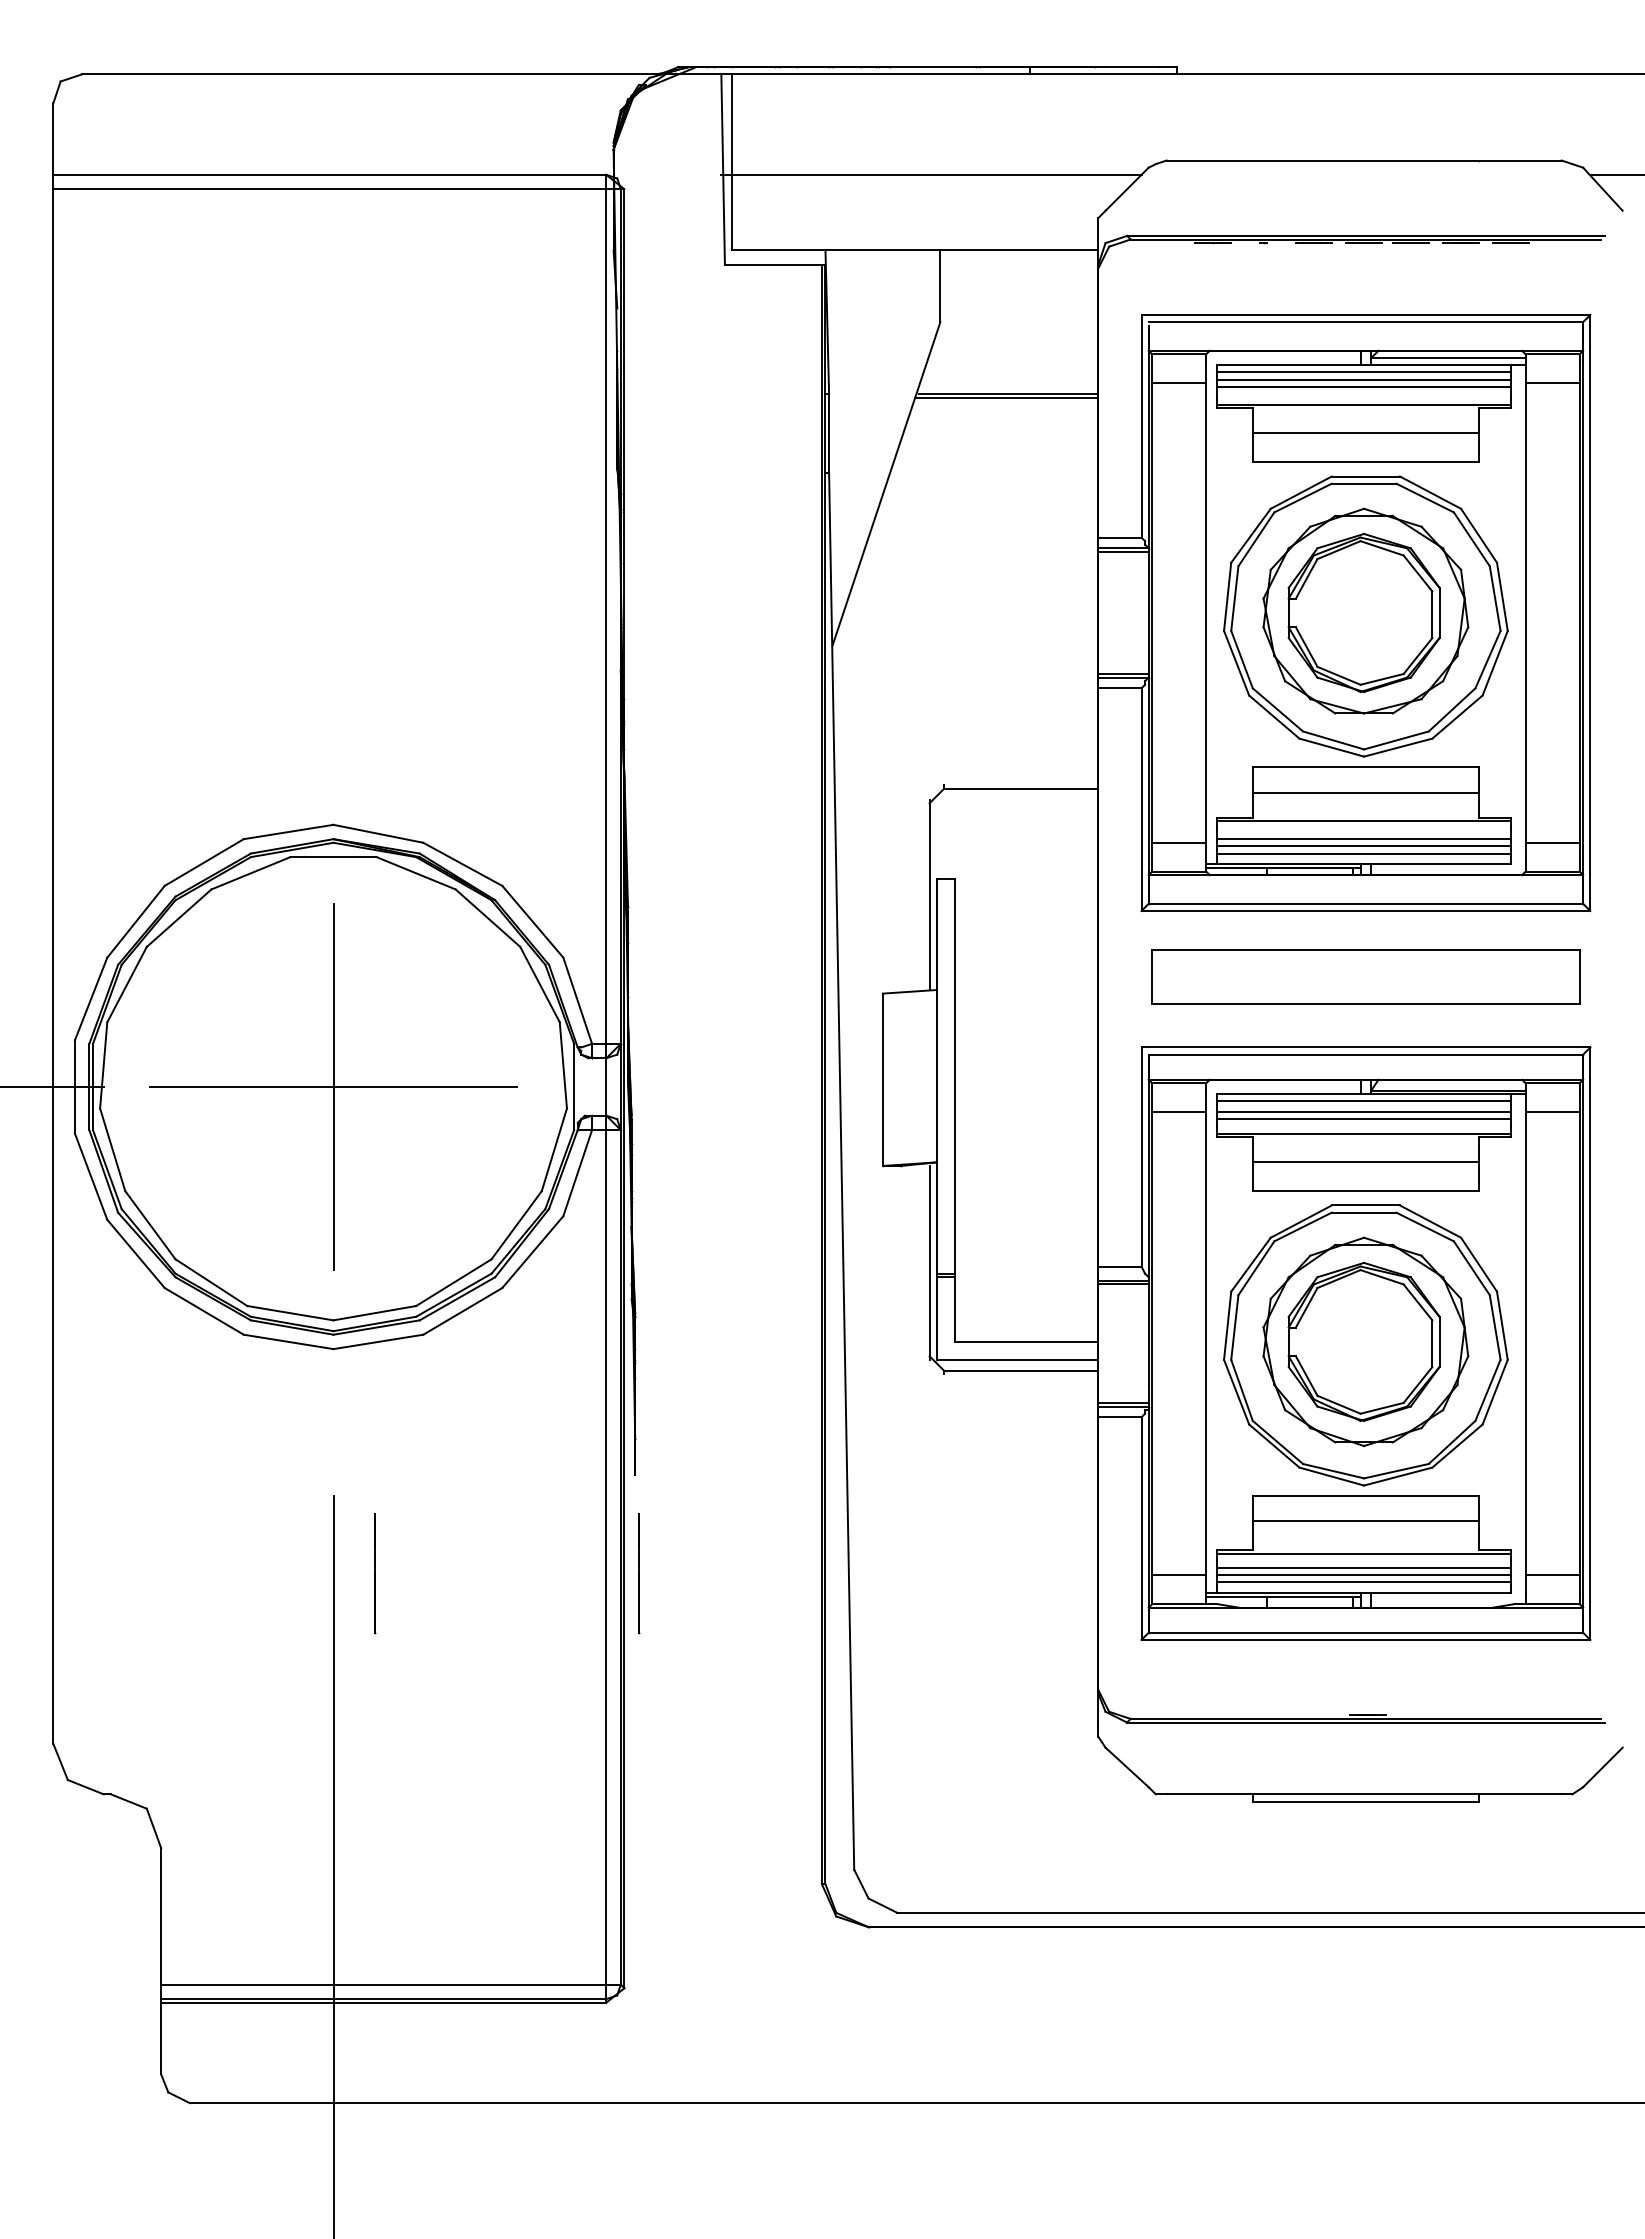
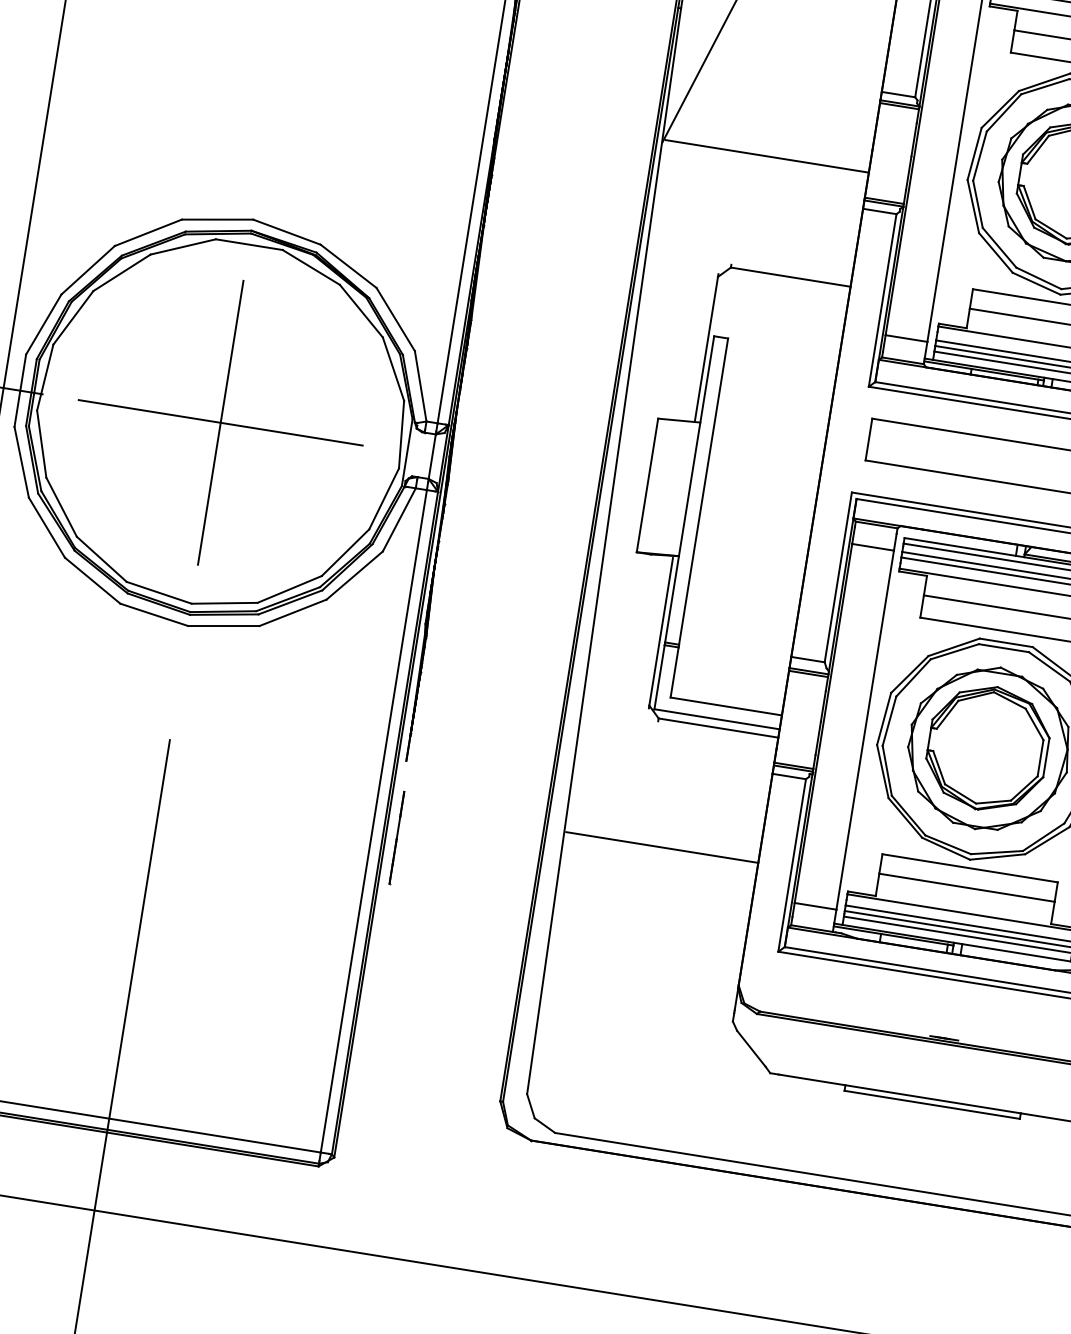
line: (967, 641) -> (767, 156), added
line: (974, 1532) -> (662, 847), added
line: (375, 1573) -> (192, 805), removed

